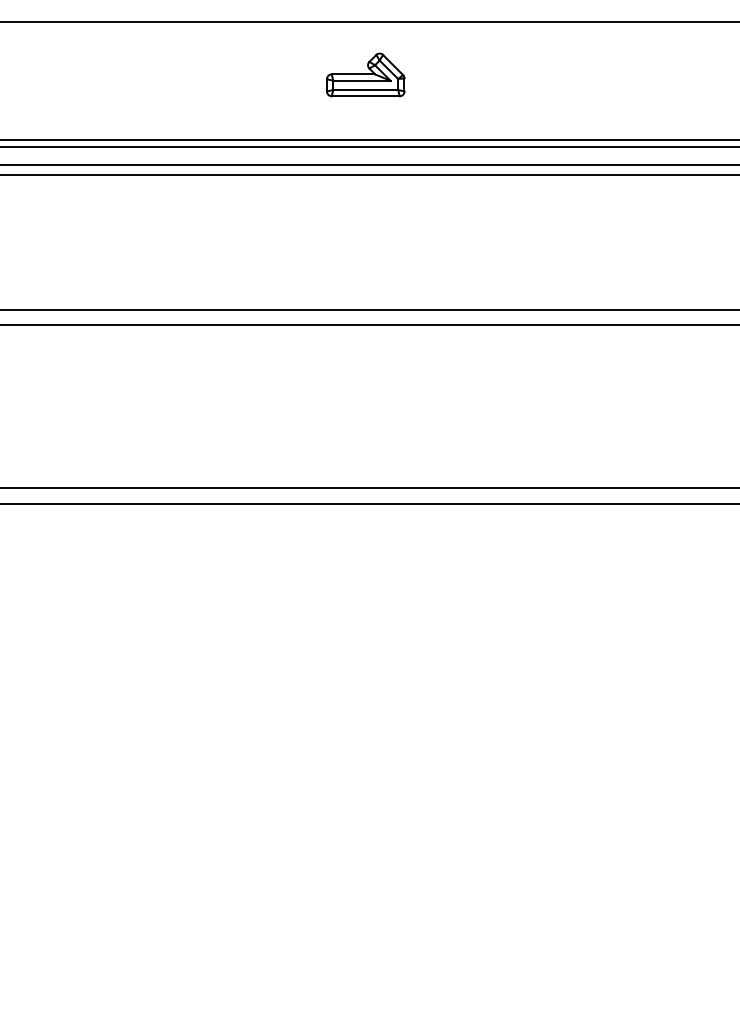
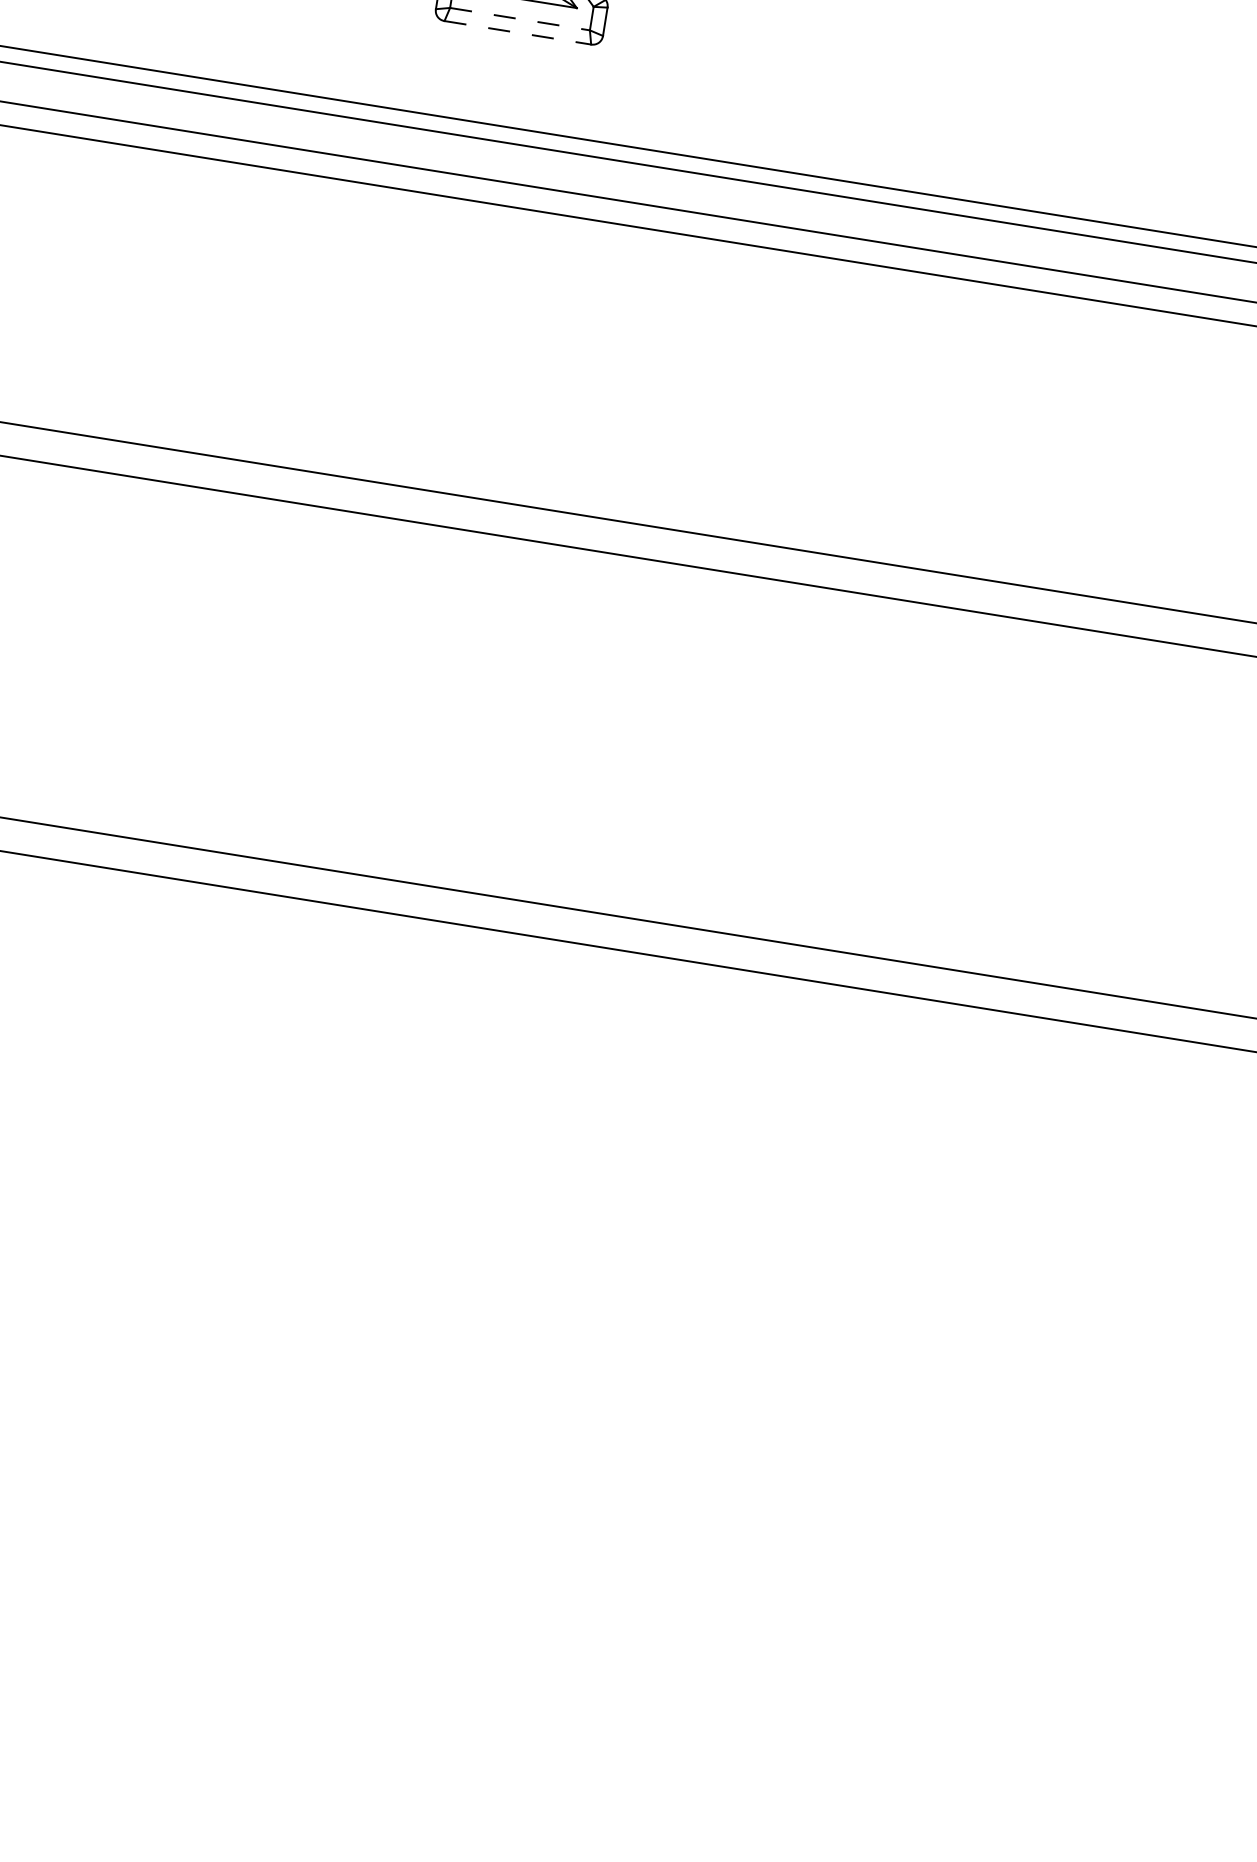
line: (366, 89) -> (521, 18), solid -> dashed
line: (365, 96) -> (517, 33), solid -> dashed

